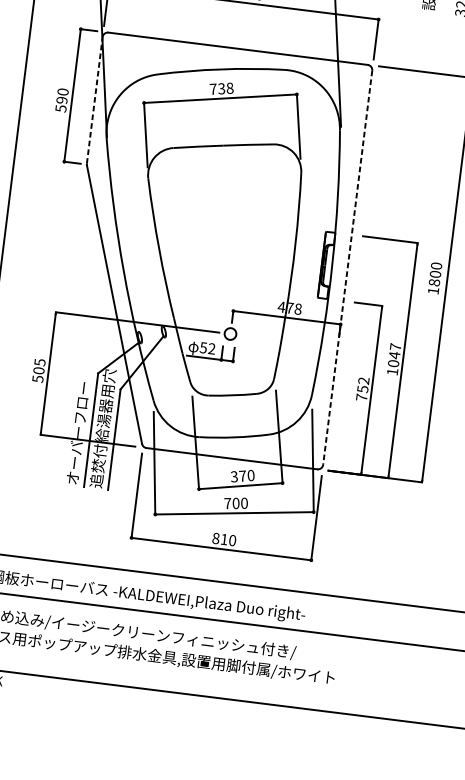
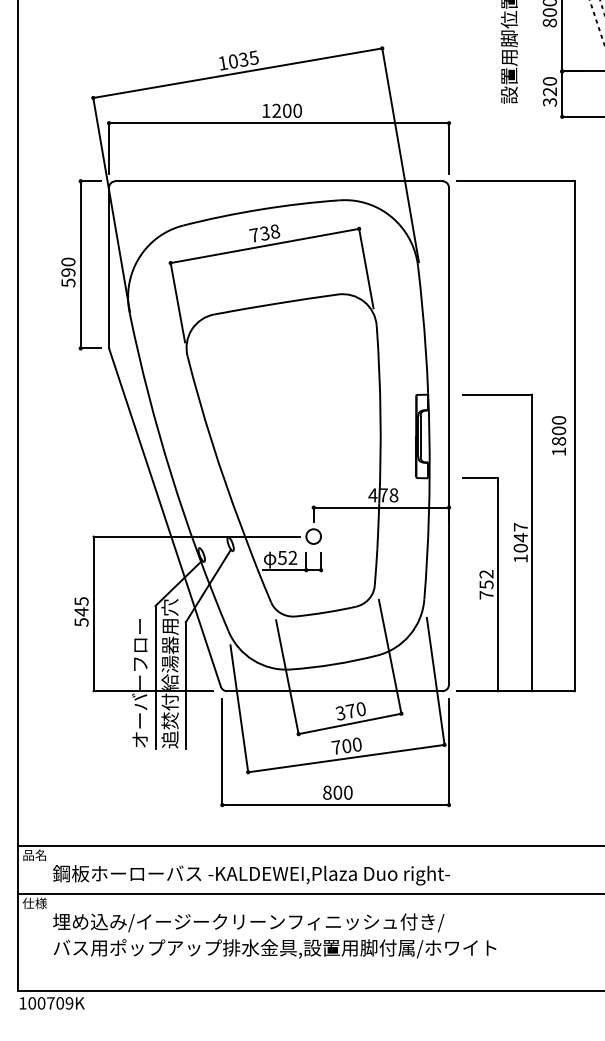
line: (95, 100) -> (109, 267), dashed -> solid
line: (348, 268) -> (449, 436), dashed -> solid
text: (38, 370) -> (81, 611), 505 -> 545
text: (224, 539) -> (337, 792), 810 -> 800

